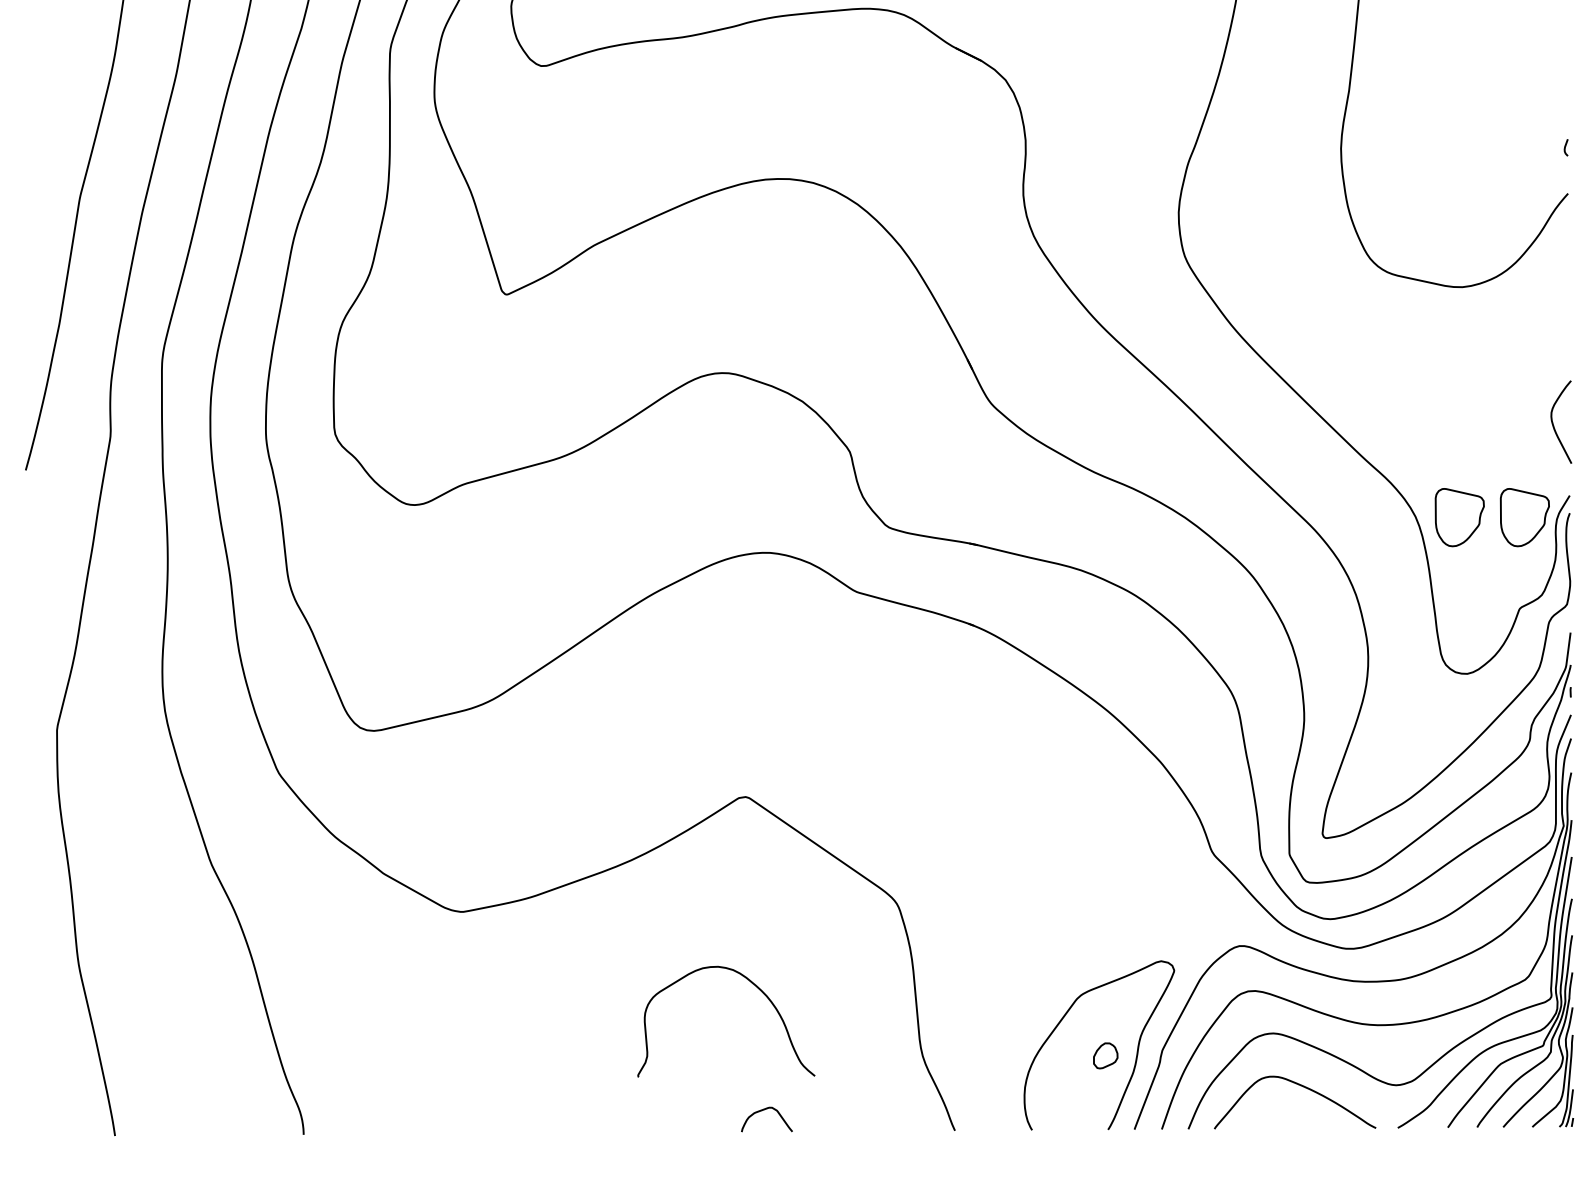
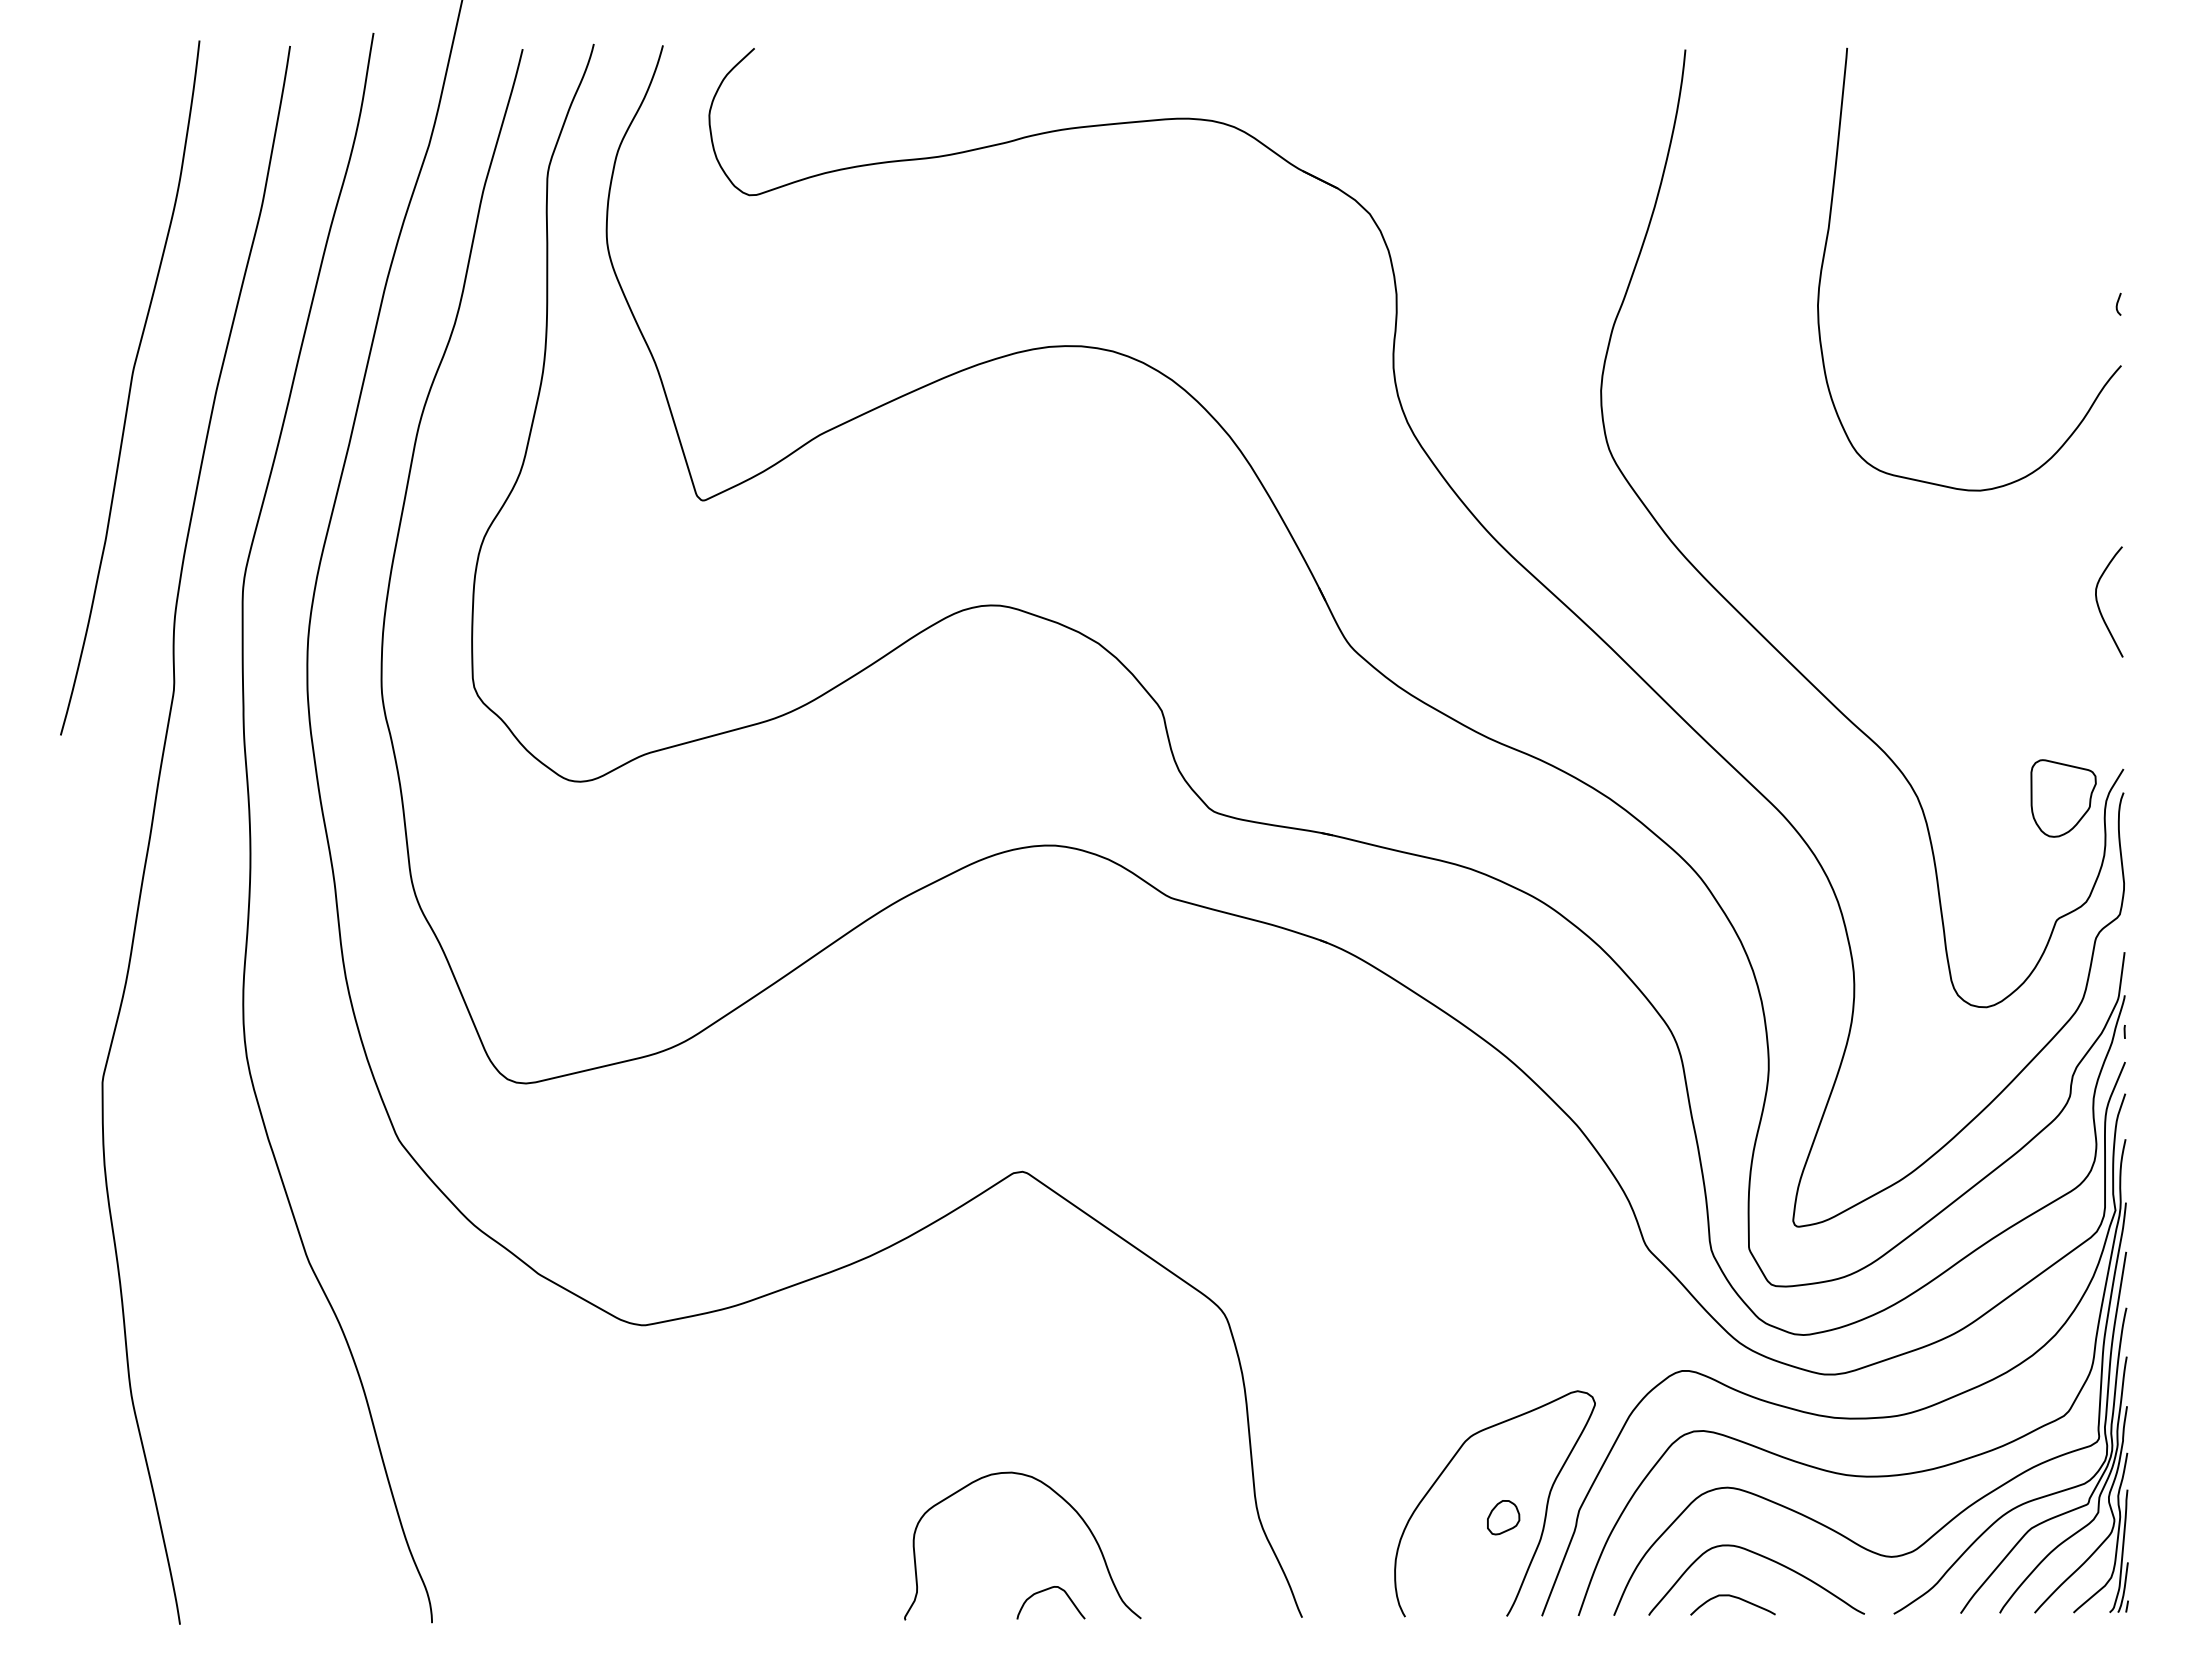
curve: (1553, 422) -> (2098, 602), moved
part: (1459, 517) -> (1976, 798), removed
curve: (758, 989) -> (1065, 1502), moved
curve: (1279, 1116) -> (1735, 1598), added

